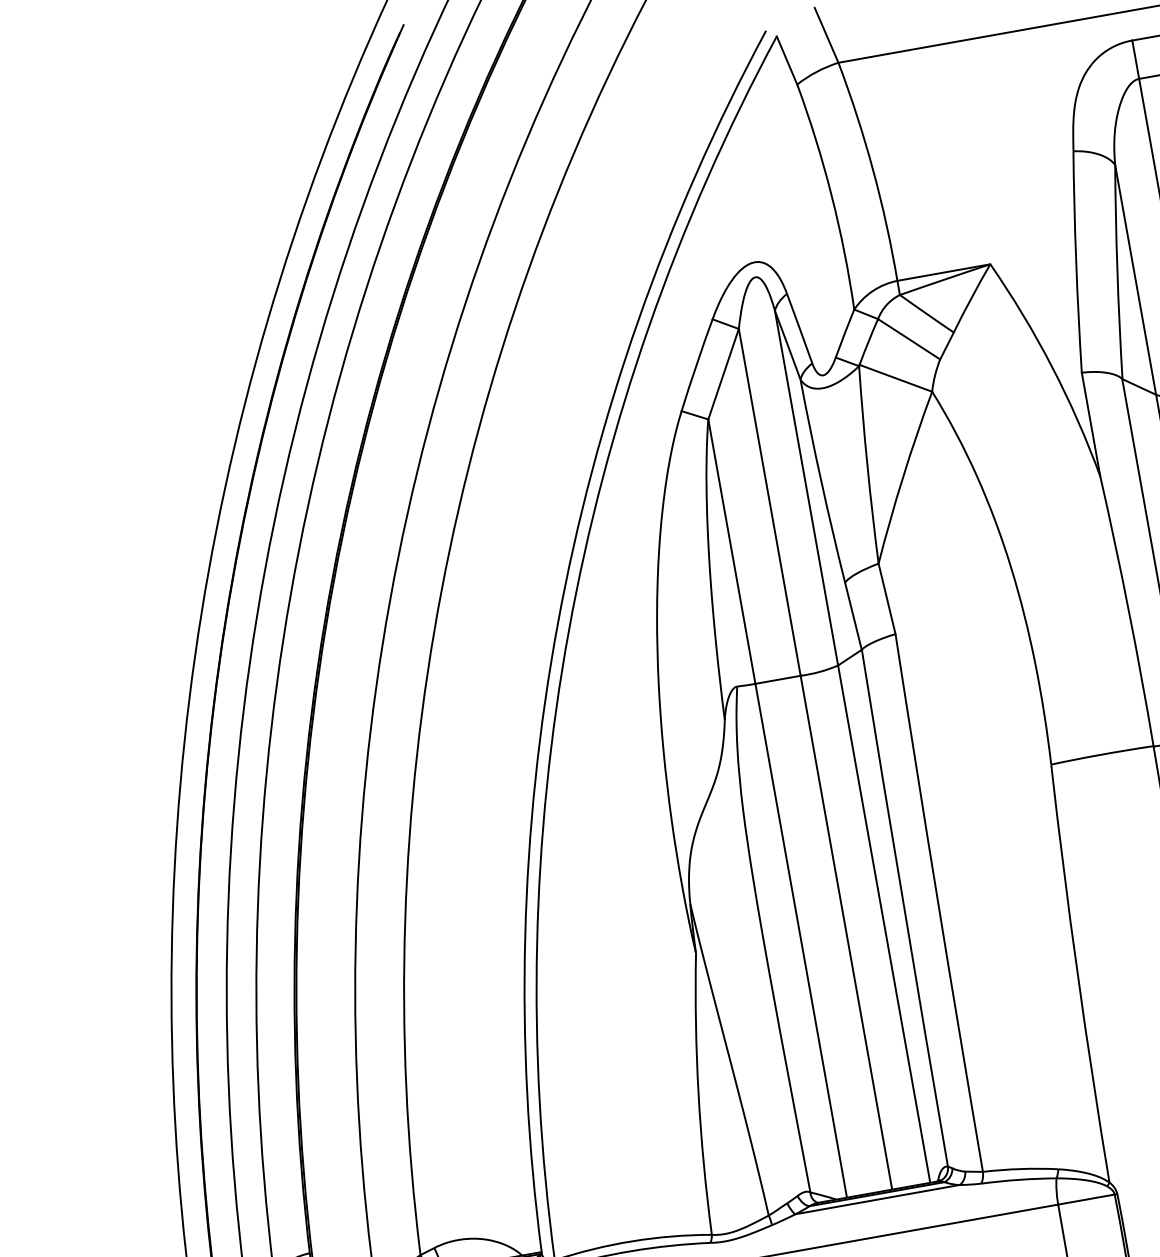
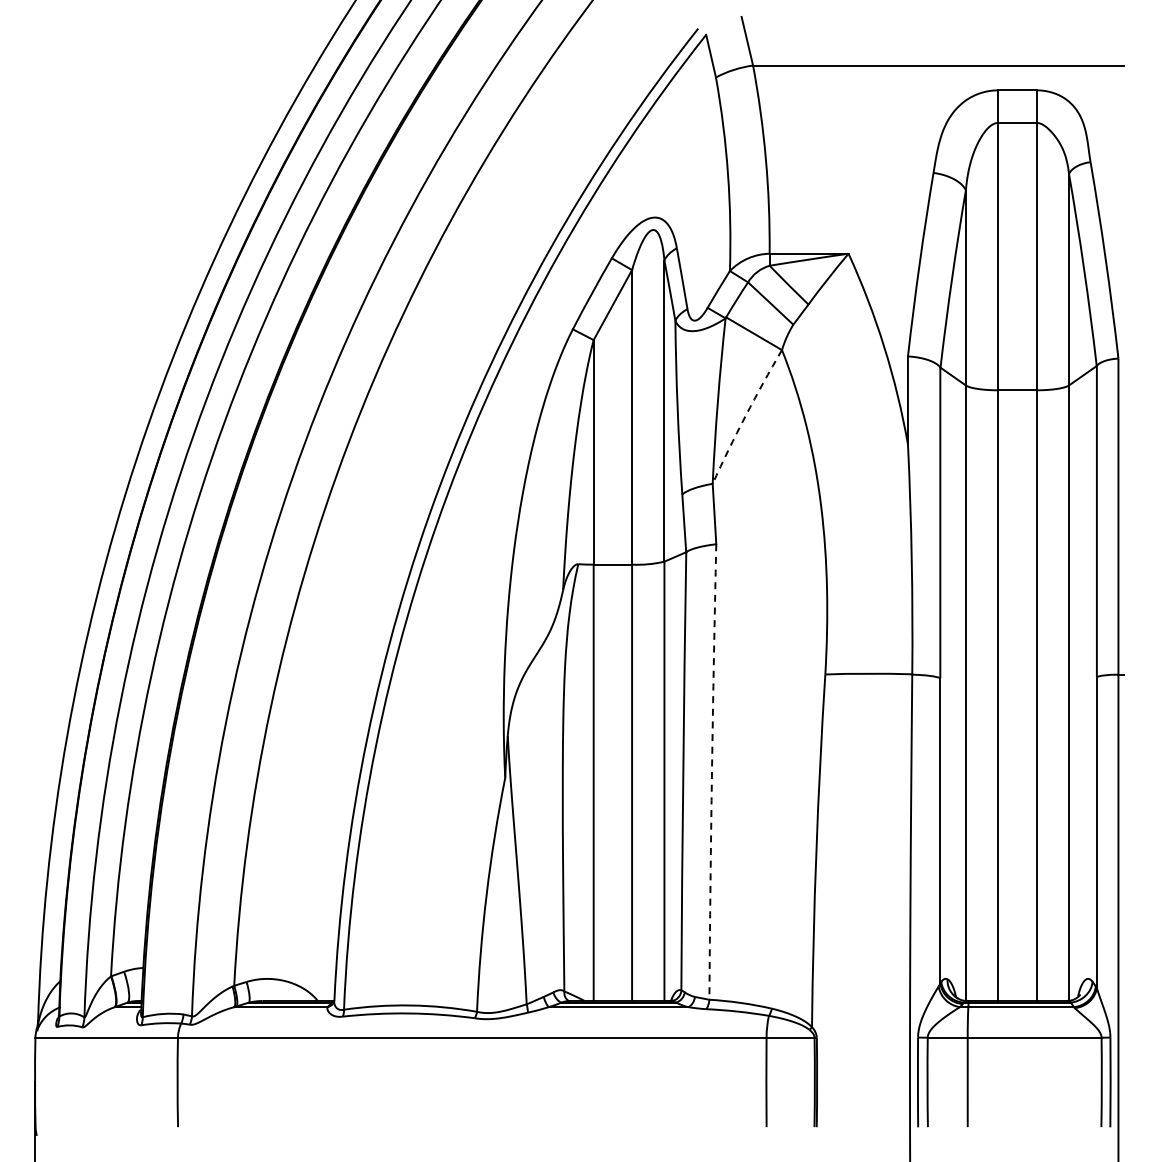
arc: (903, 477) -> (745, 416), solid -> dashed
arc: (937, 902) -> (711, 771), solid -> dashed

